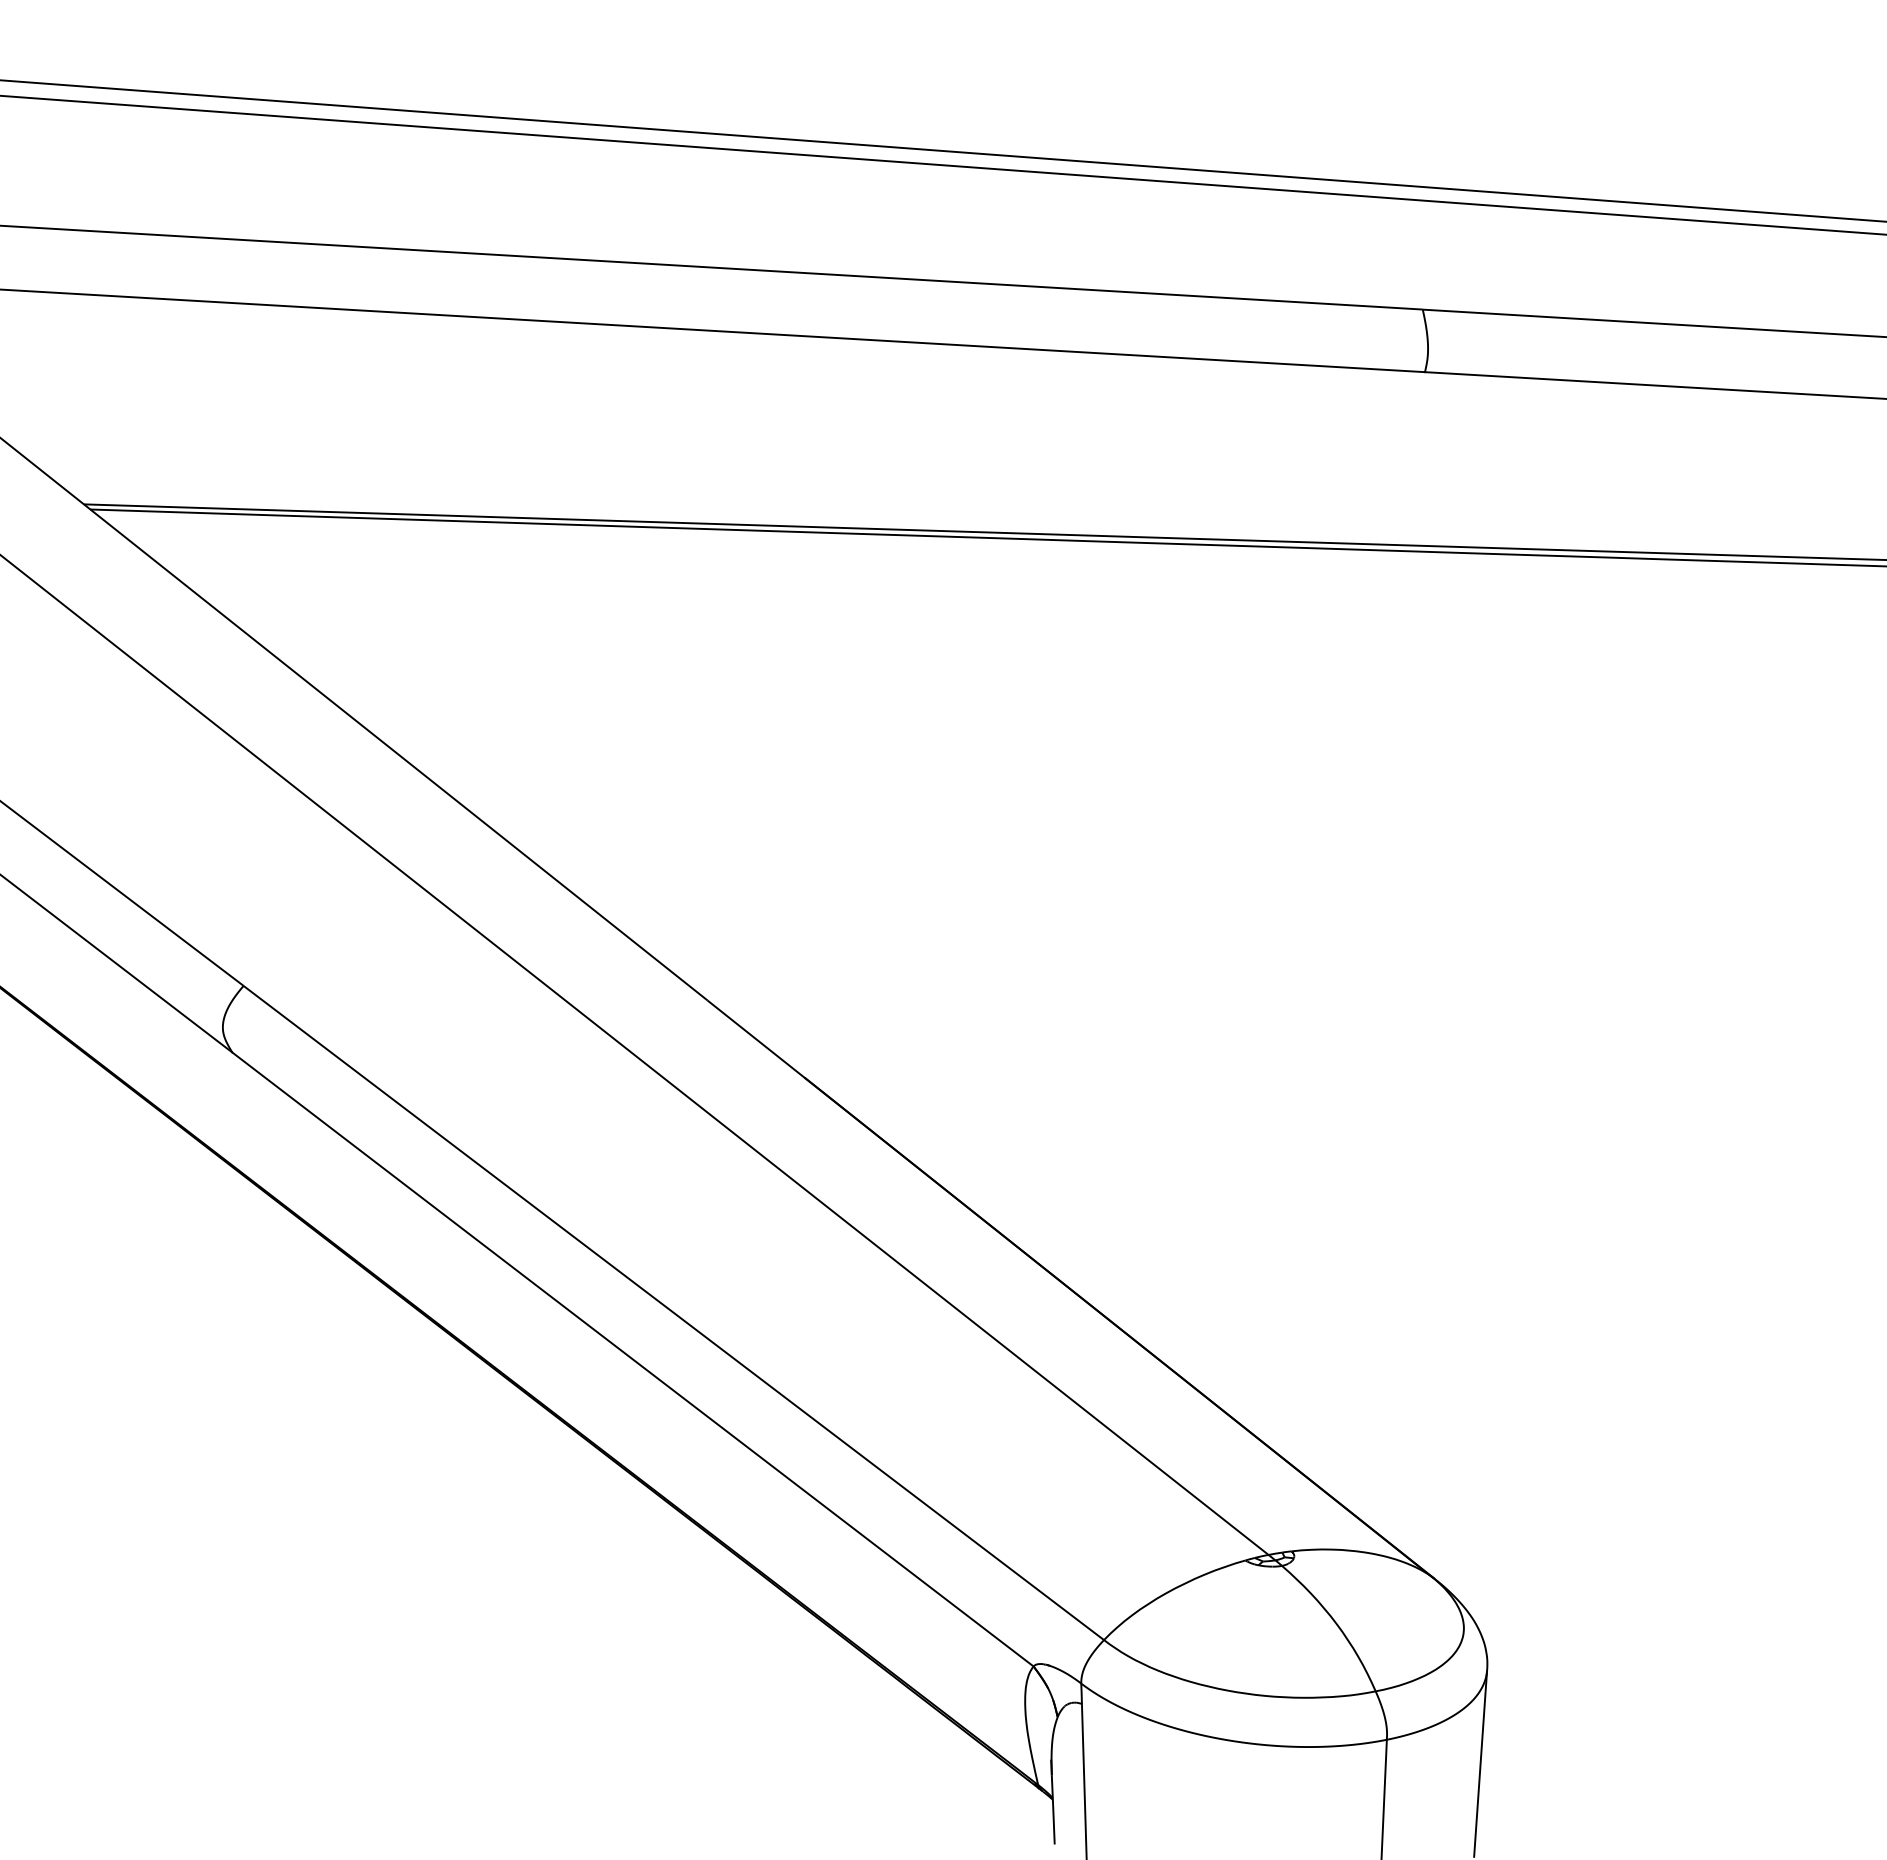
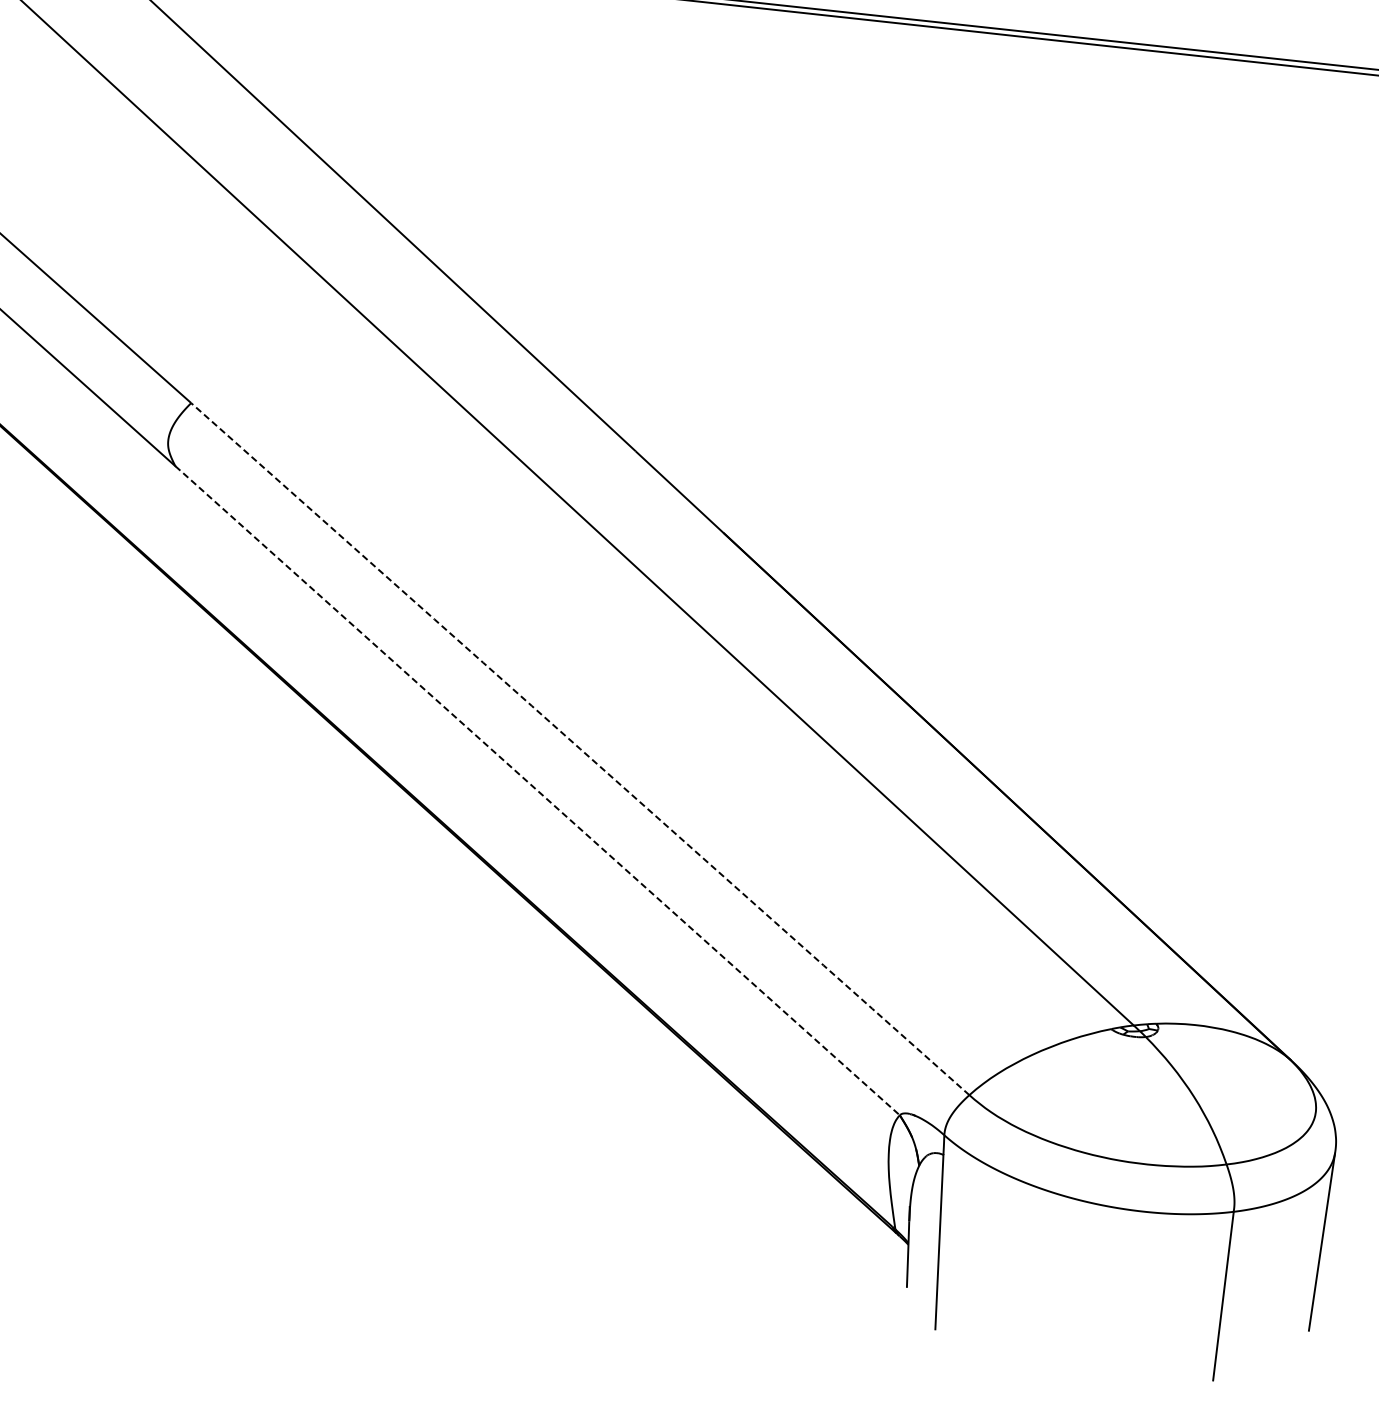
arc: (673, 1312) -> (580, 748), solid -> dashed
line: (632, 1359) -> (537, 790), solid -> dashed

